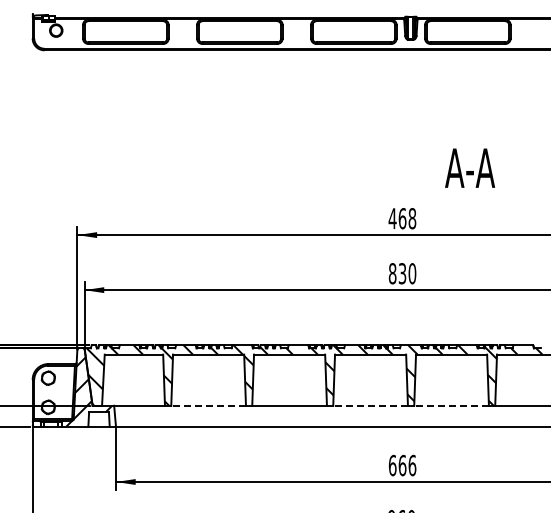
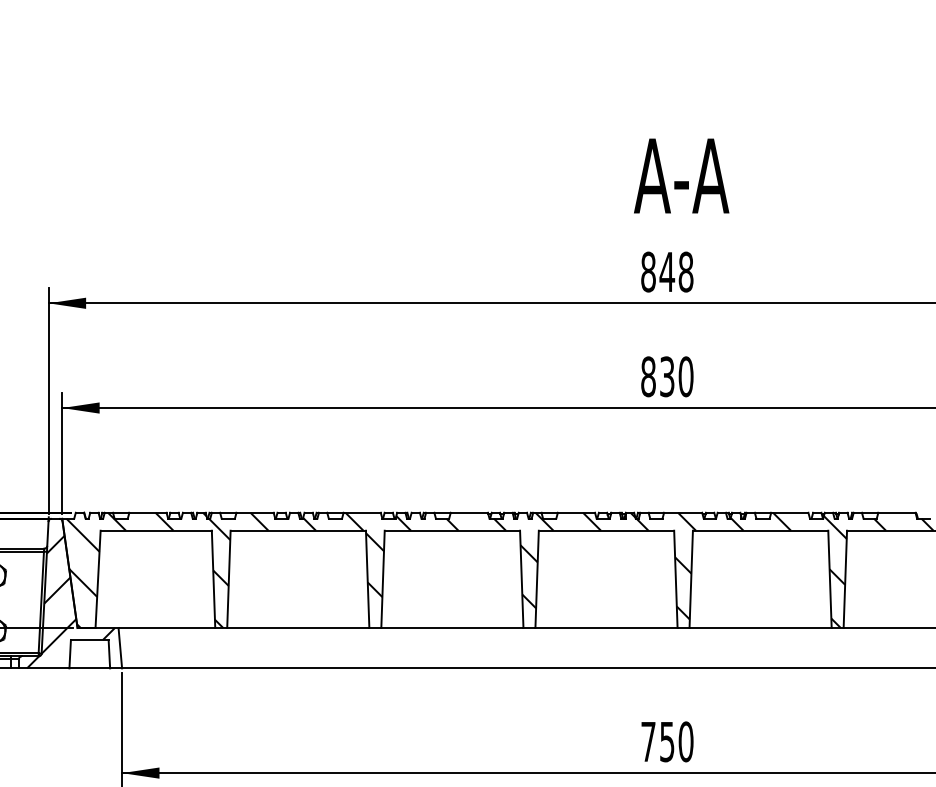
text: (470, 167) -> (682, 174), moved
text: (397, 218) -> (657, 271), 468 -> 848
line: (208, 405) -> (298, 627), dashed -> solid
line: (370, 405) -> (606, 627), dashed -> solid
line: (451, 405) -> (760, 627), dashed -> solid
text: (402, 465) -> (667, 741), 666 -> 750

